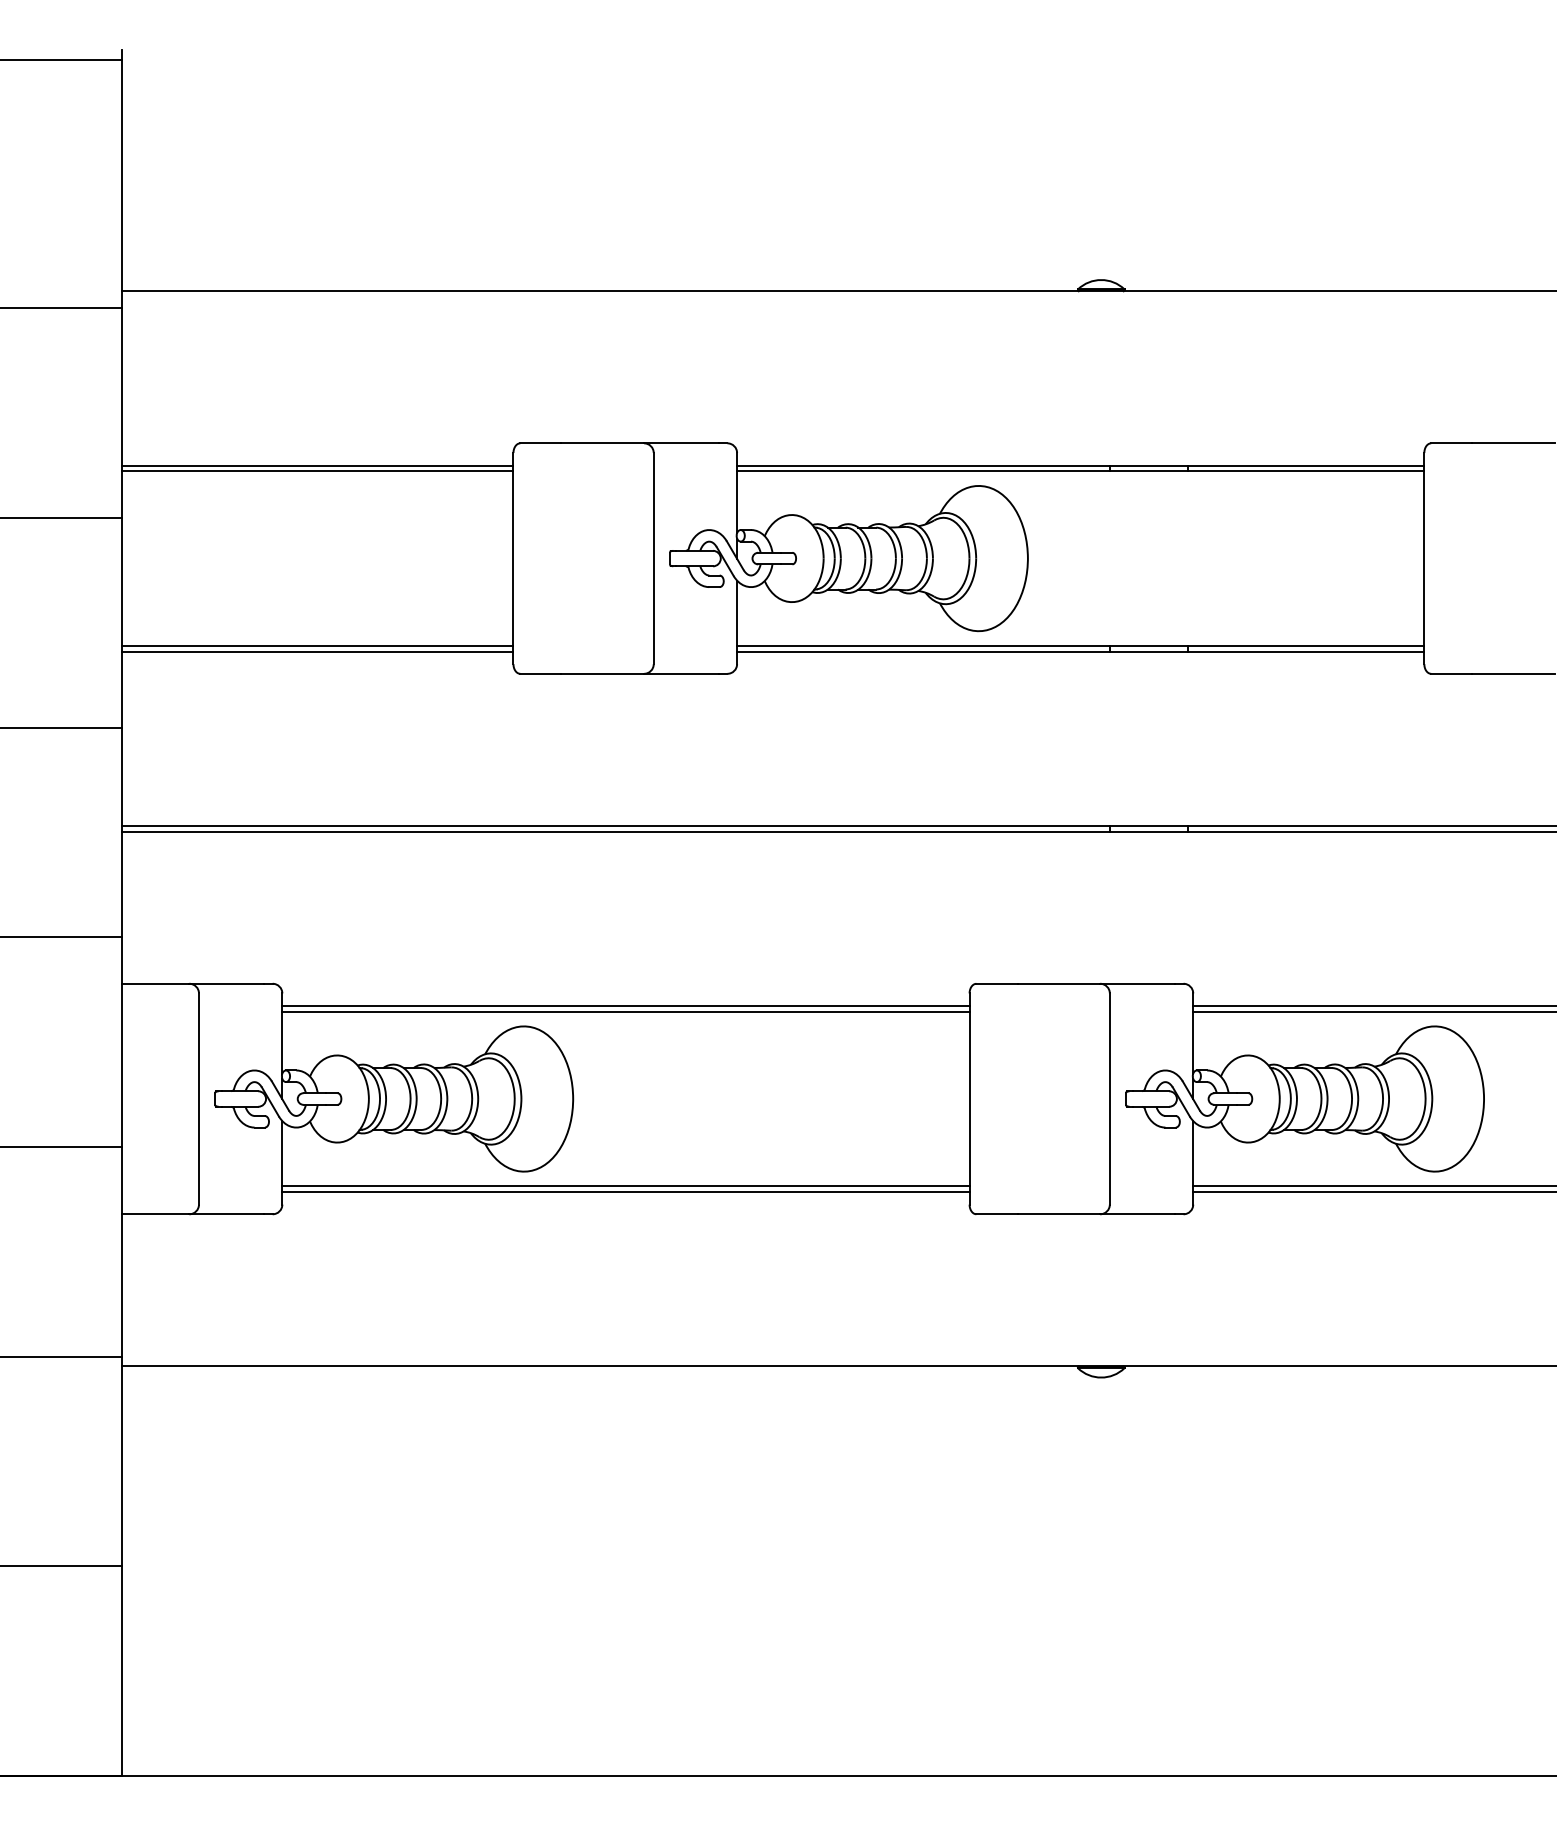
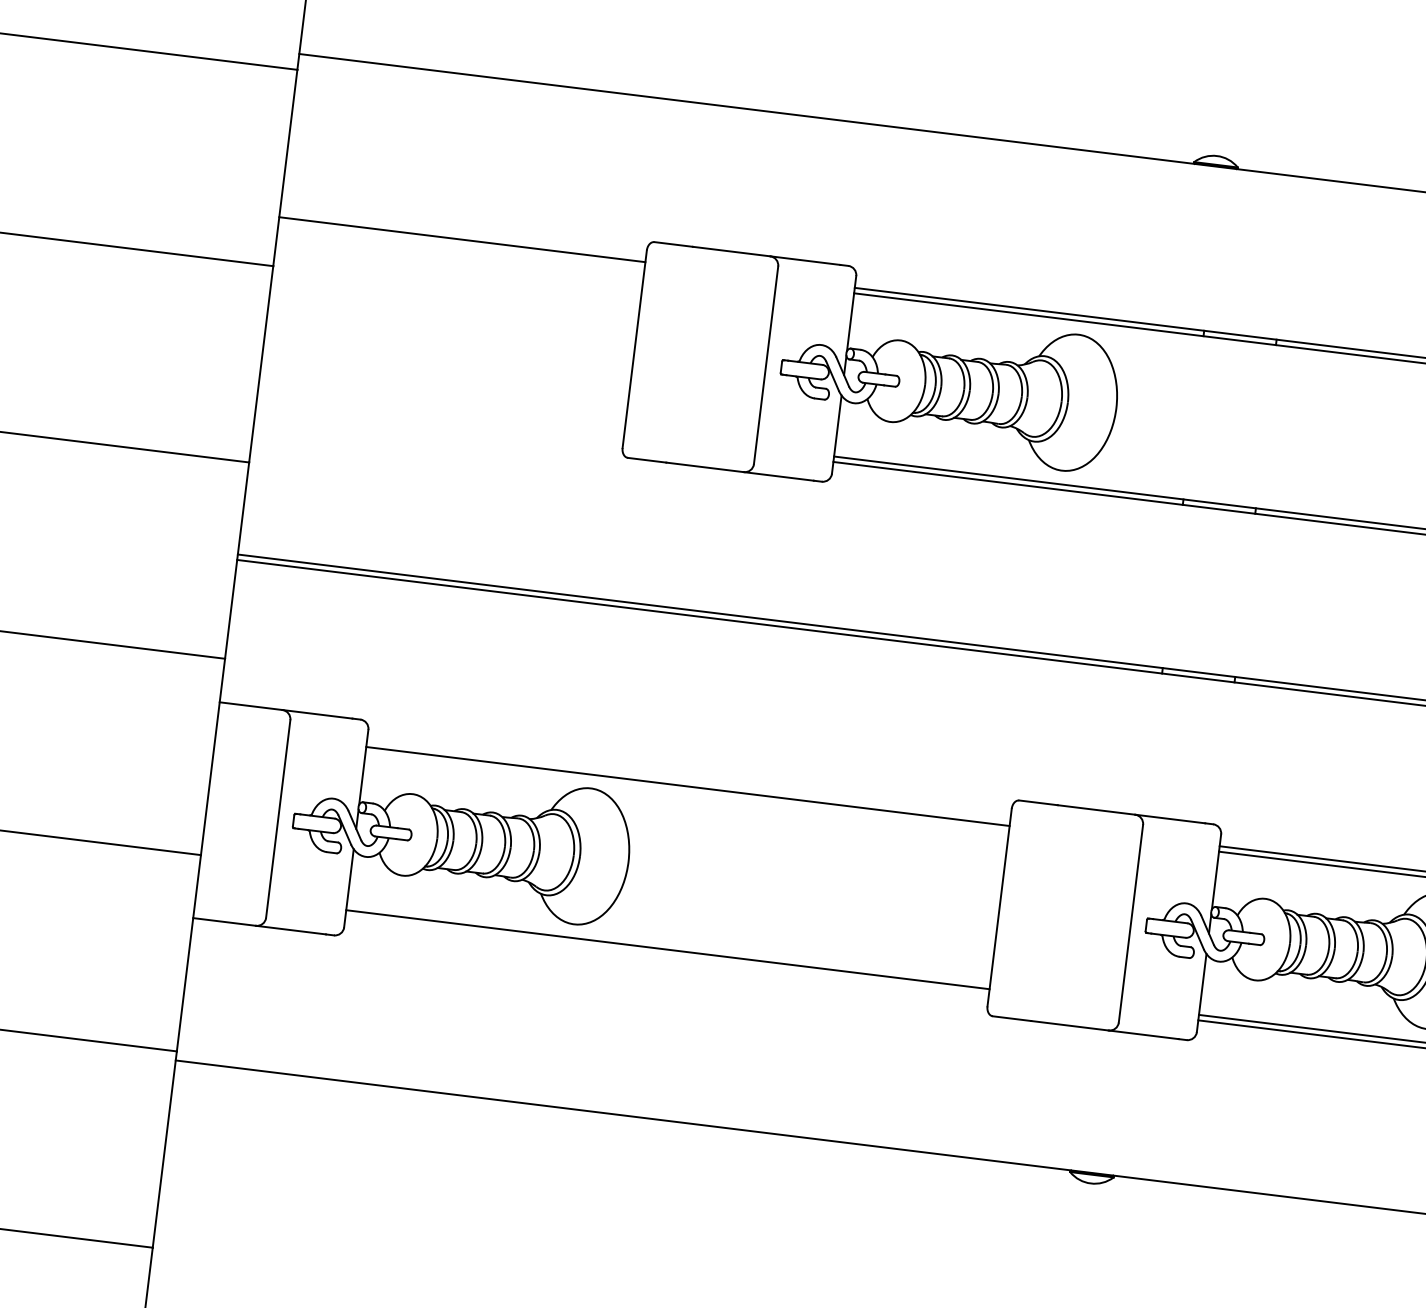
line: (317, 471) -> (461, 245), removed
line: (317, 645) -> (441, 408), removed
line: (317, 651) -> (440, 413), removed
line: (625, 1006) -> (688, 781), removed
line: (625, 1192) -> (666, 955), removed

